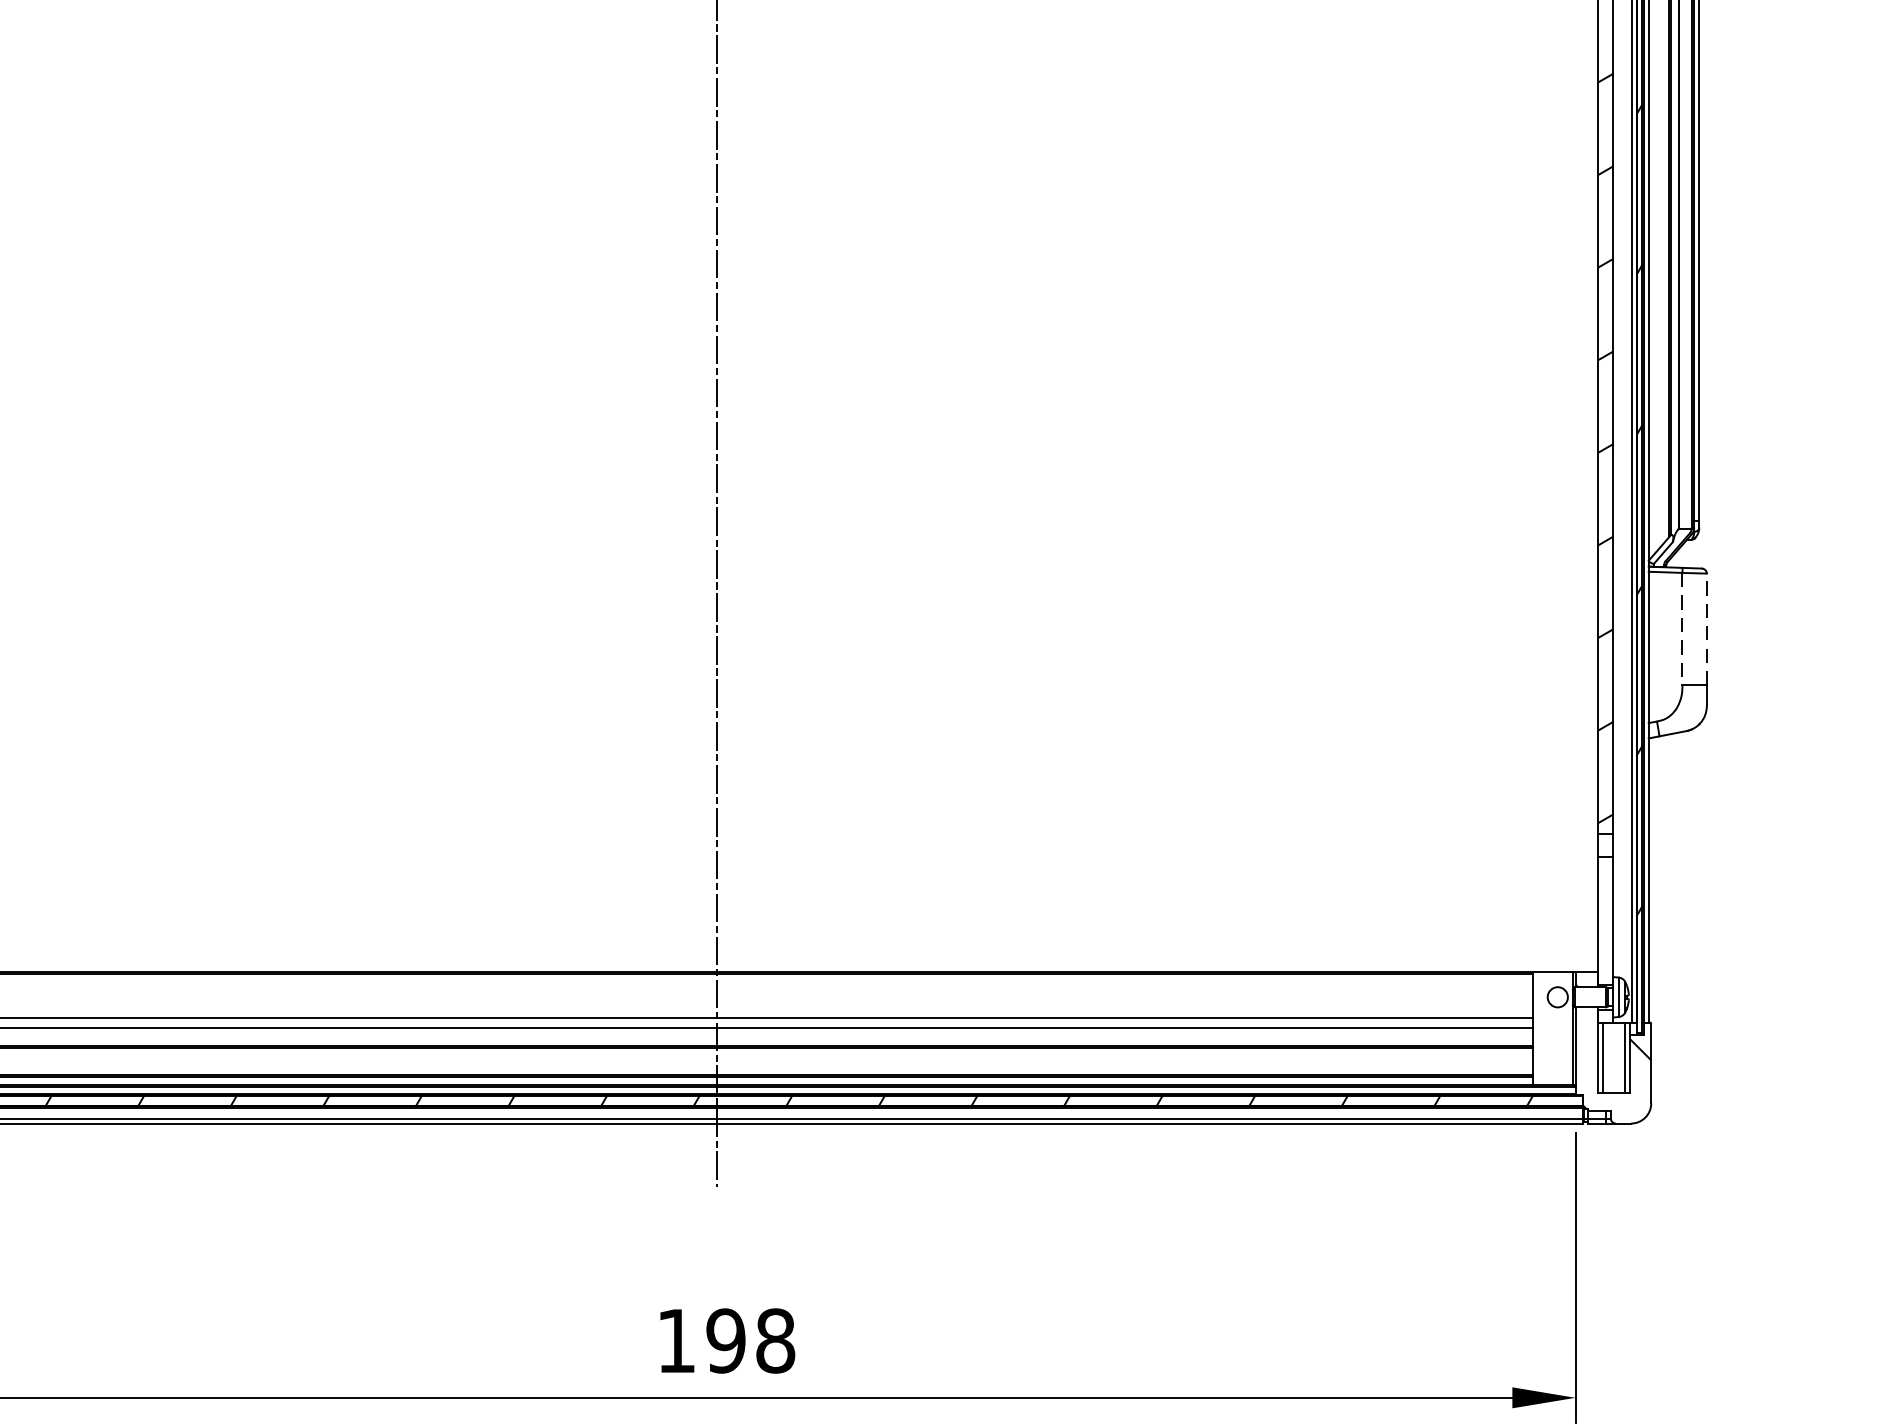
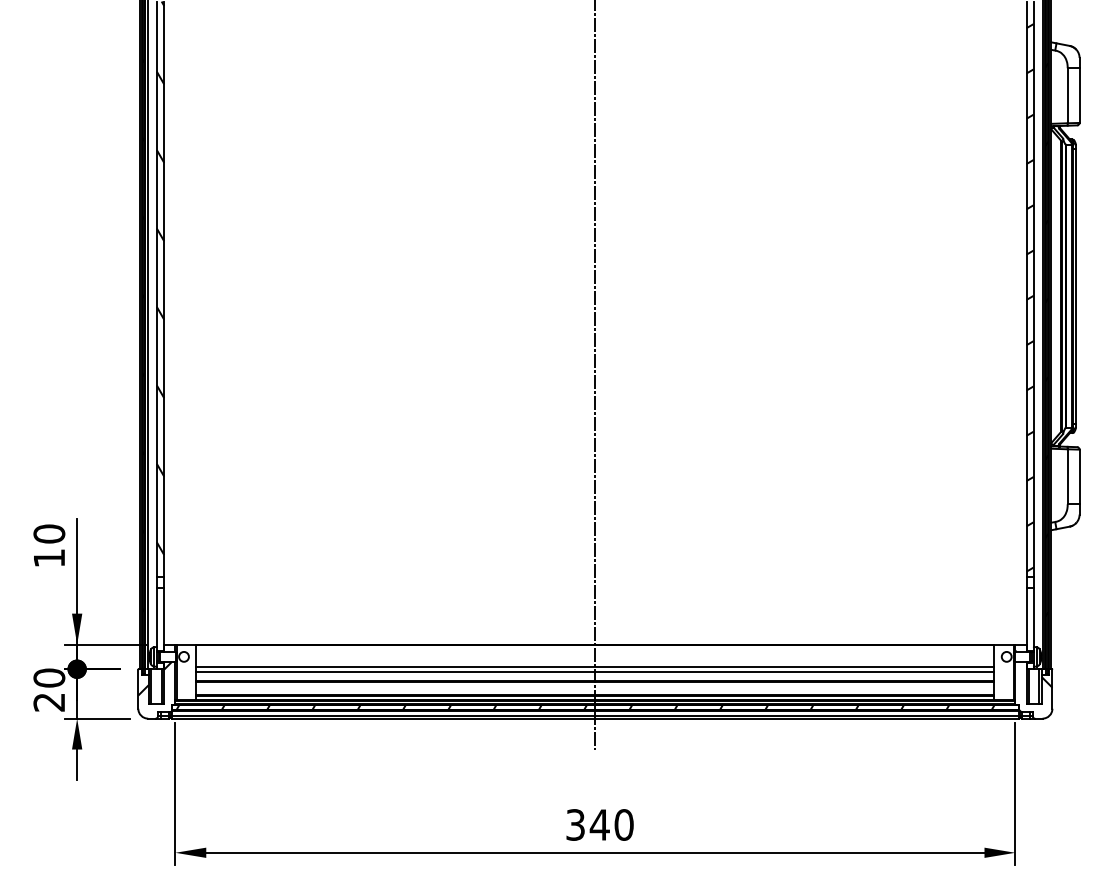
line: (1682, 628) -> (1067, 476), dashed -> solid
line: (1706, 628) -> (1079, 476), dashed -> solid
text: (725, 1339) -> (599, 824), 198 -> 340

